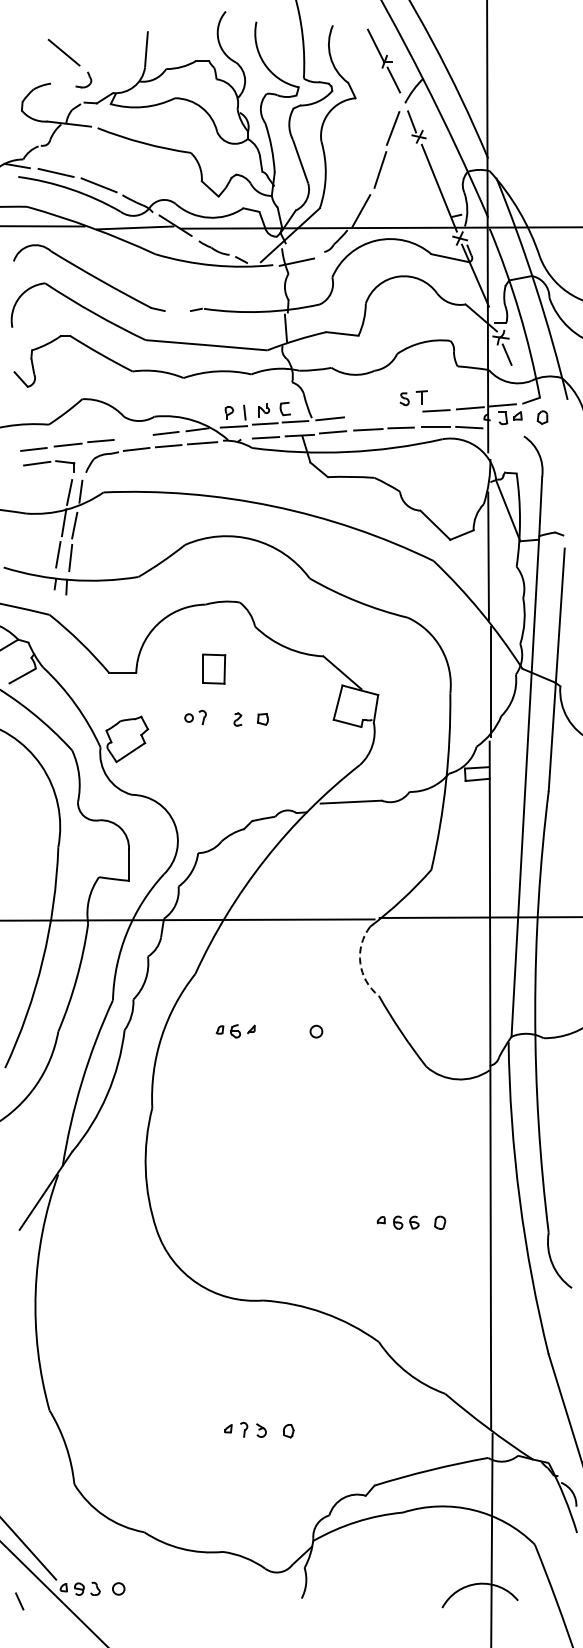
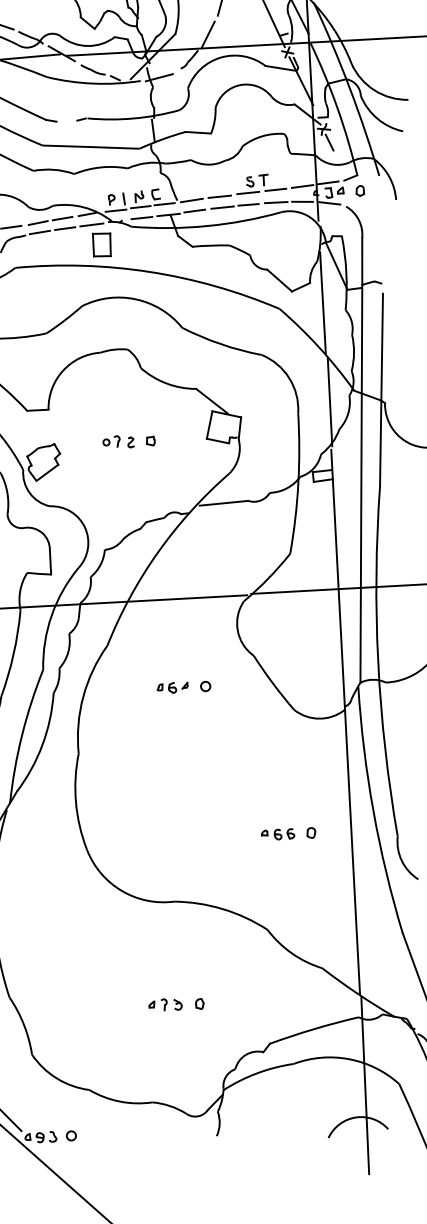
line: (401, 412) -> (248, 192), added
line: (365, 415) -> (219, 196), added
line: (503, 431) -> (329, 203), added
line: (135, 437) -> (38, 223), added
part: (214, 668) -> (102, 244), moved
part: (195, 717) -> (111, 441), moved
arc: (360, 963) -> (237, 630), dashed -> solid
part: (235, 1031) -> (172, 688), moved

